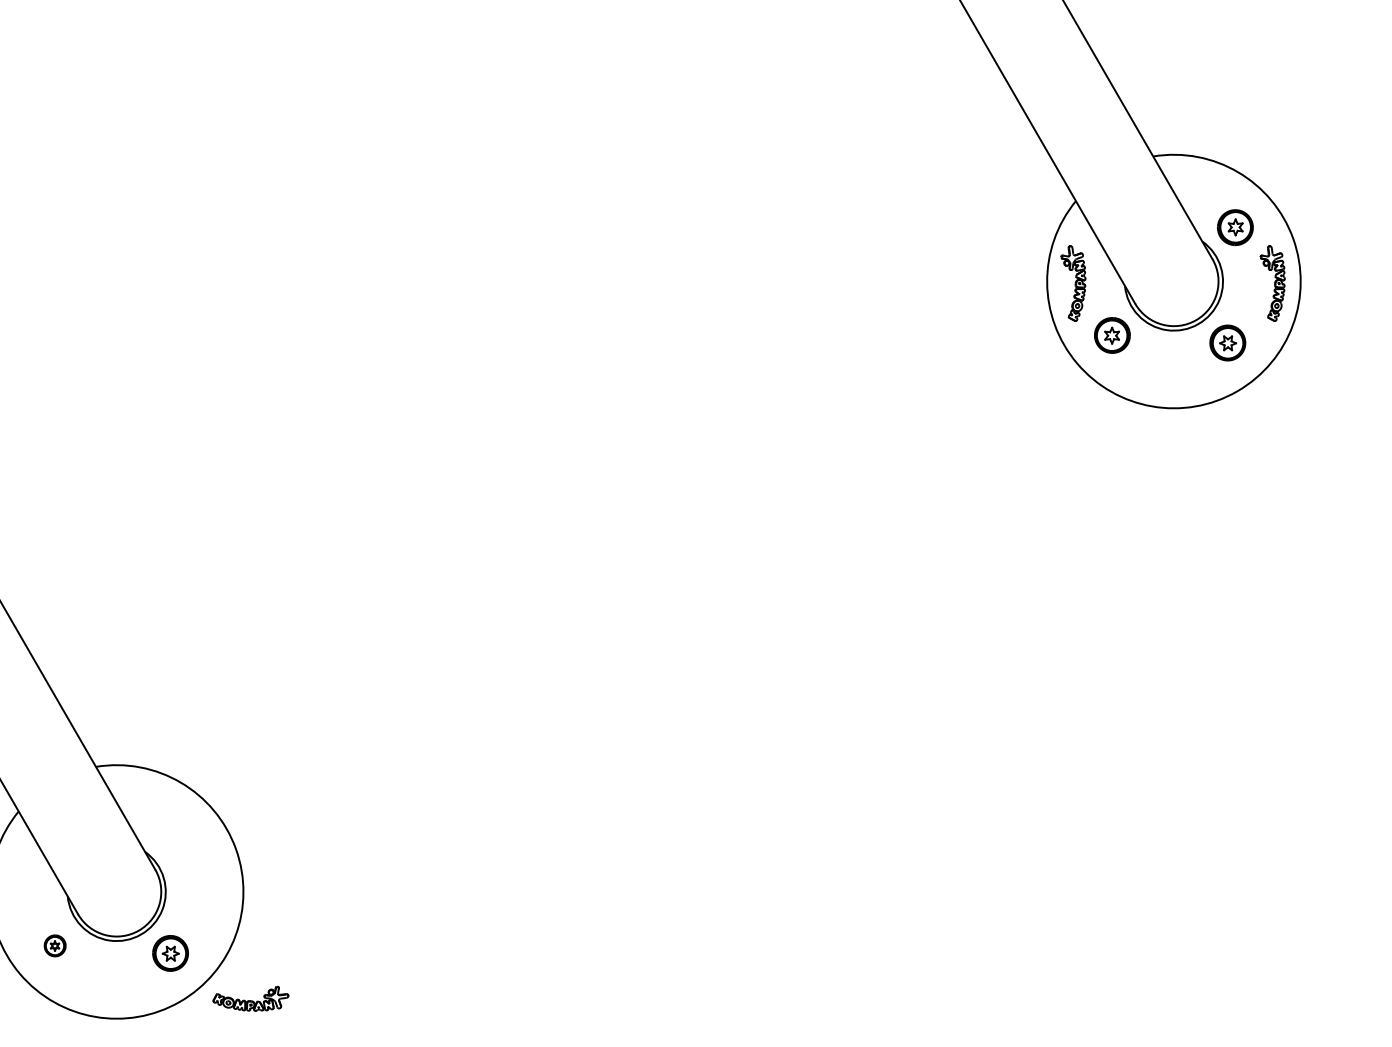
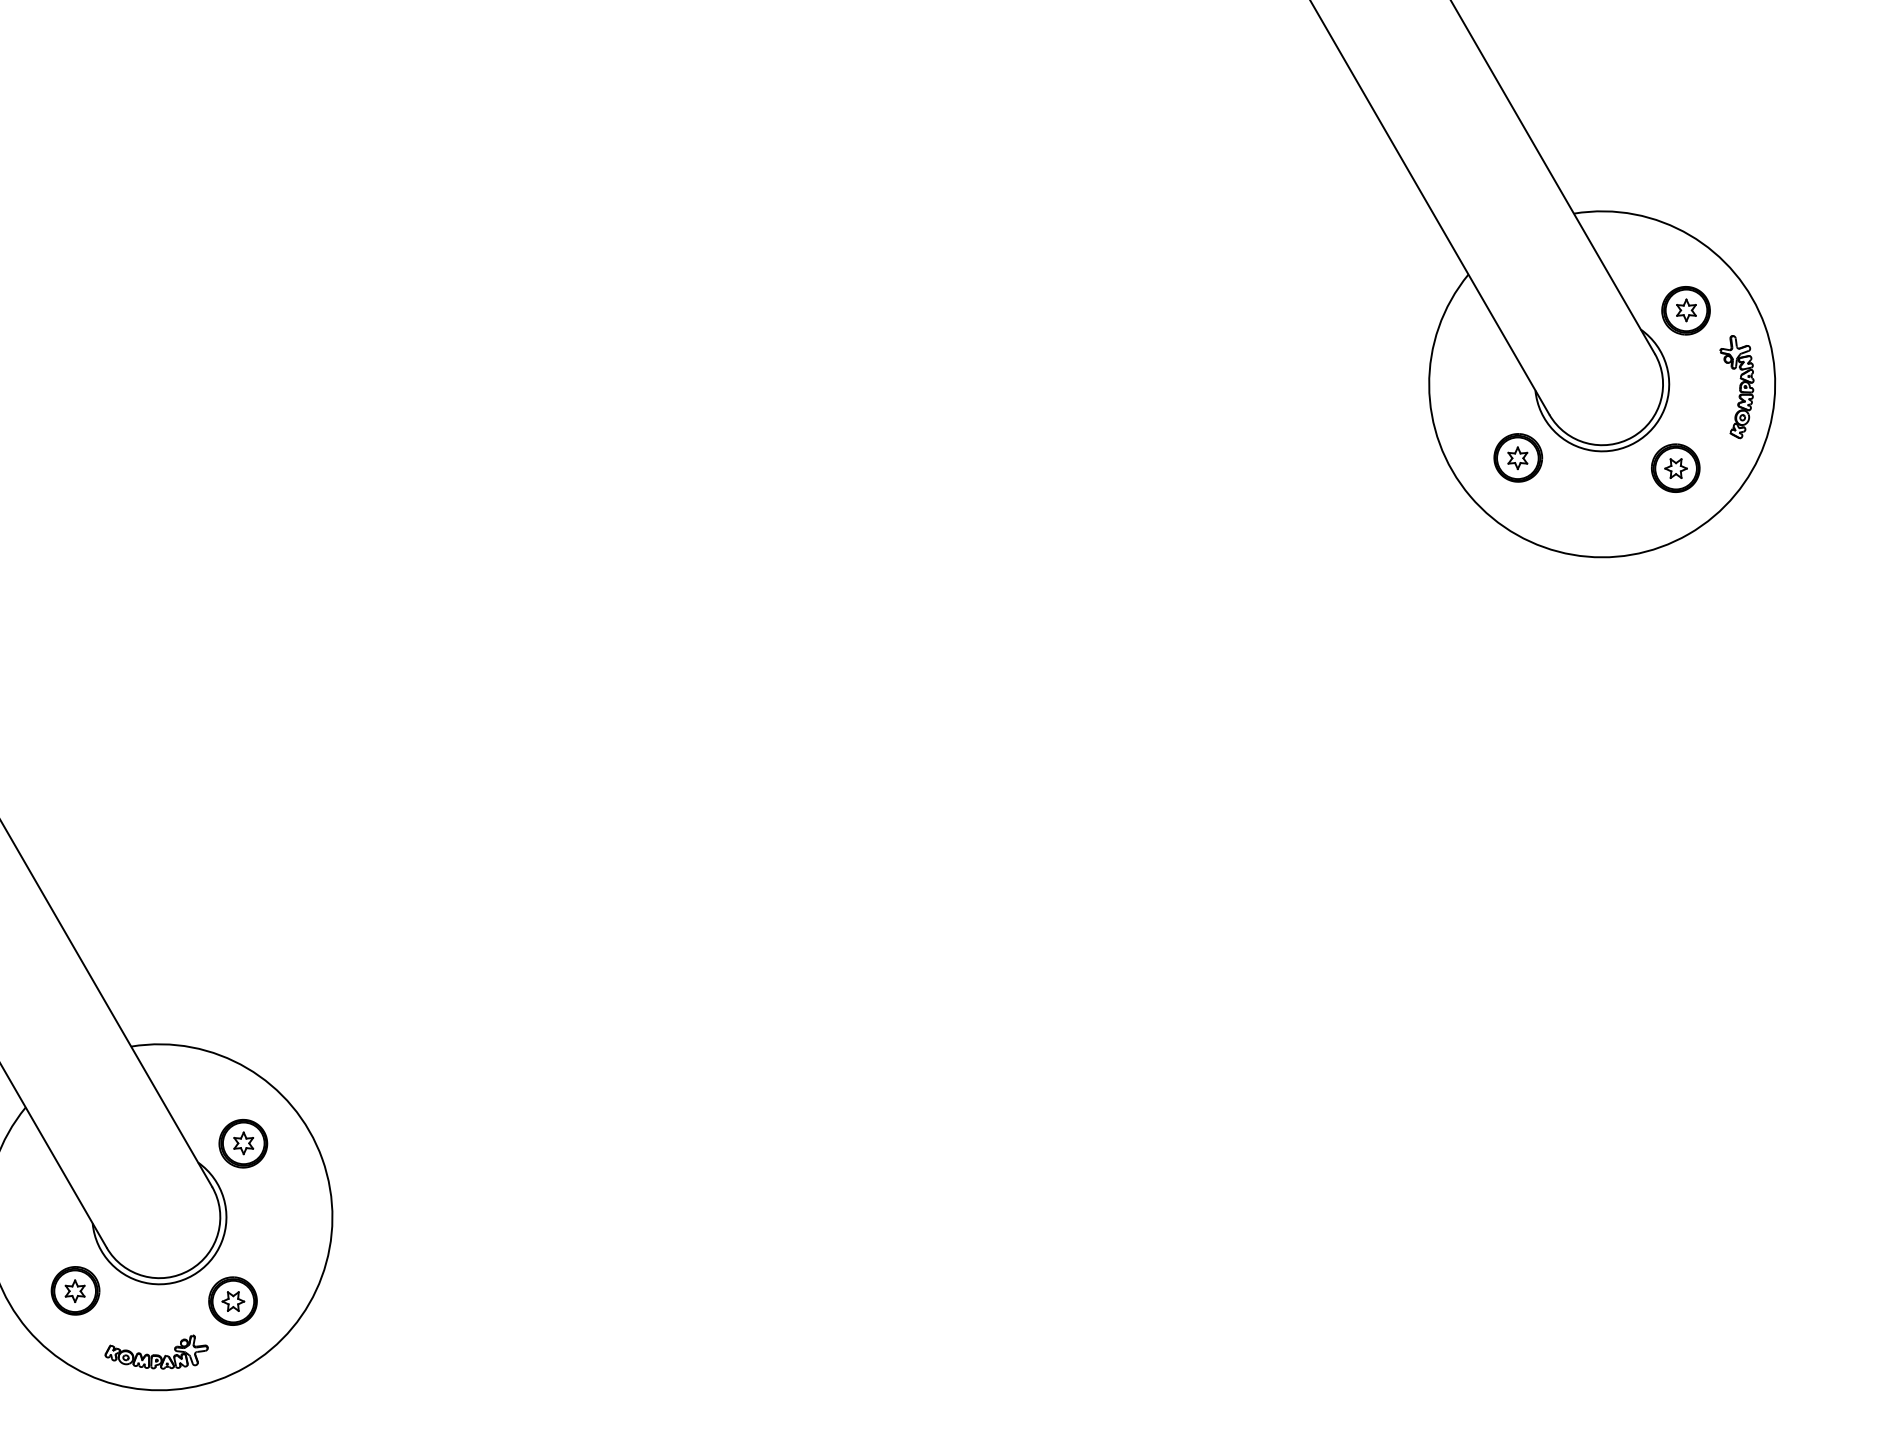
part: (1073, 283) -> (1464, 387), removed
part: (178, 837) -> (243, 1143), added
part: (55, 945) -> (75, 1290), size x1.67
part: (250, 998) -> (156, 1351), moved

